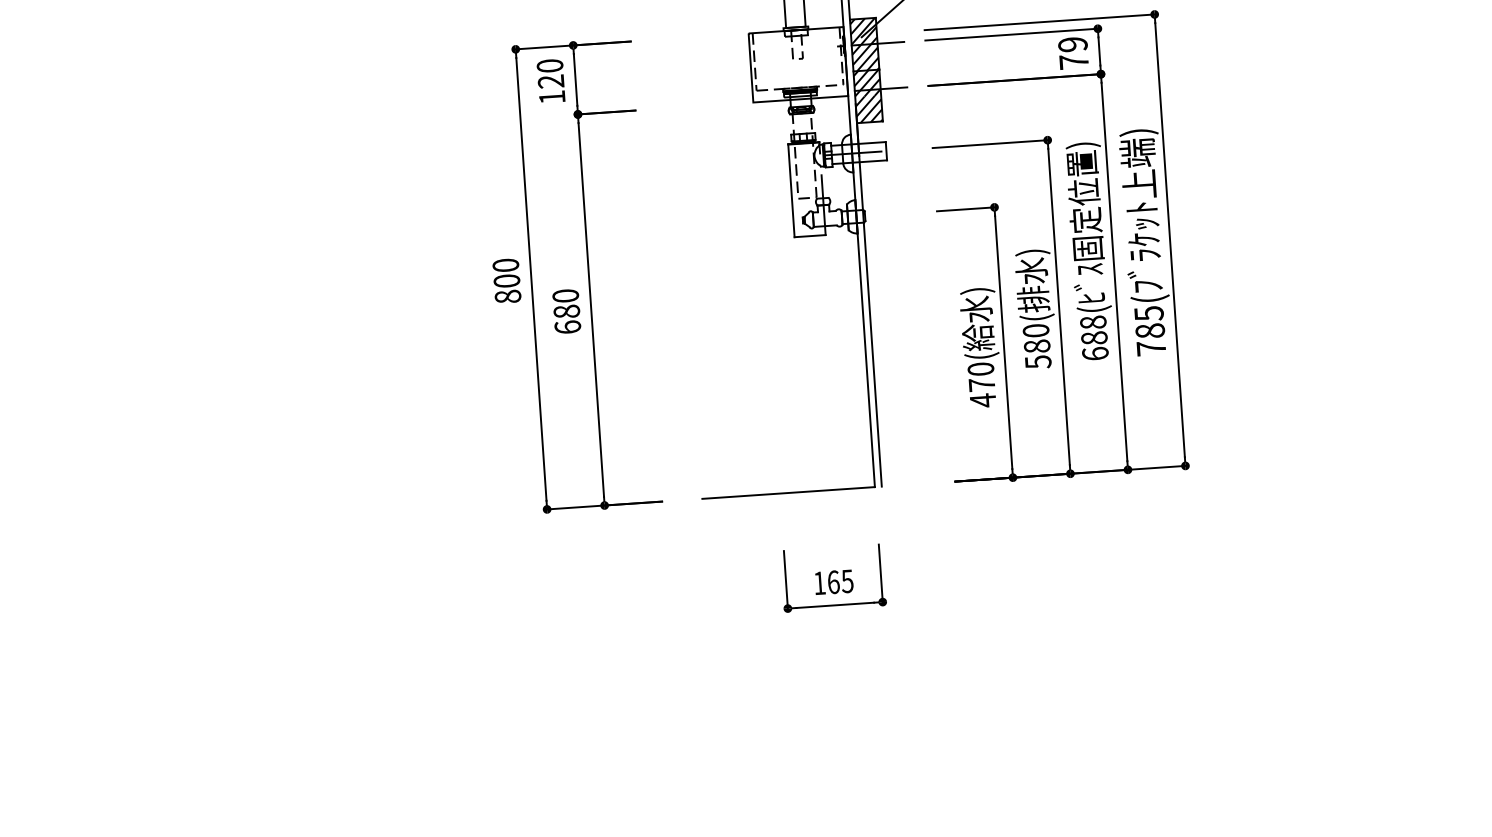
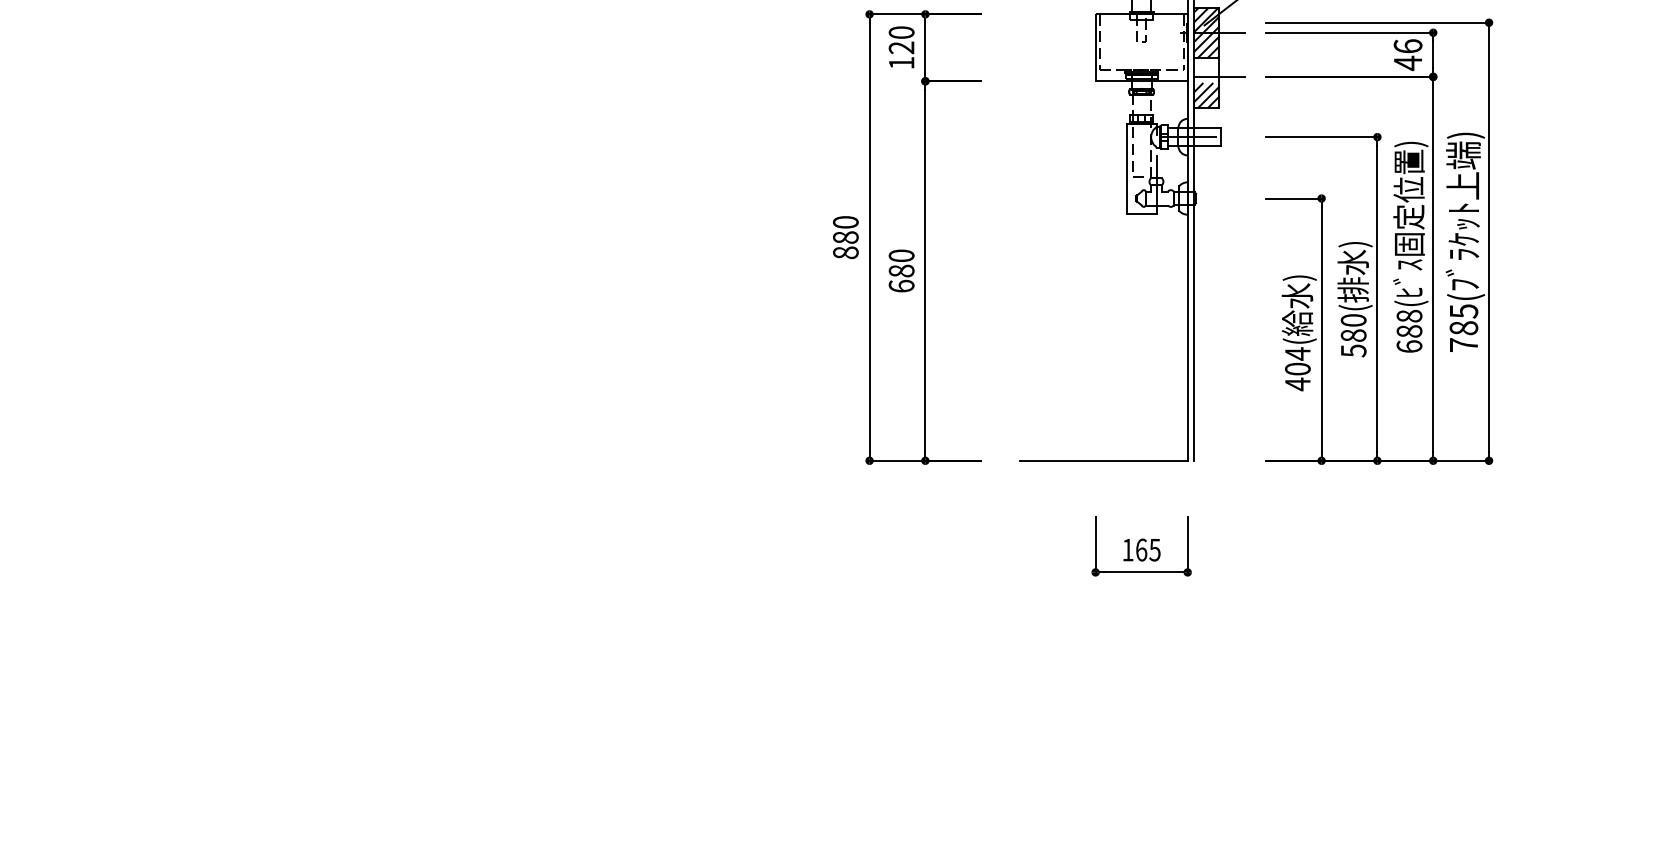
text: (1072, 53) -> (1407, 55), 79 -> 46
hatch: (866, 83) -> (1206, 70), removed
text: (506, 281) -> (845, 237), 800 -> 880
text: (981, 377) -> (1297, 361), 470( -> 404(

